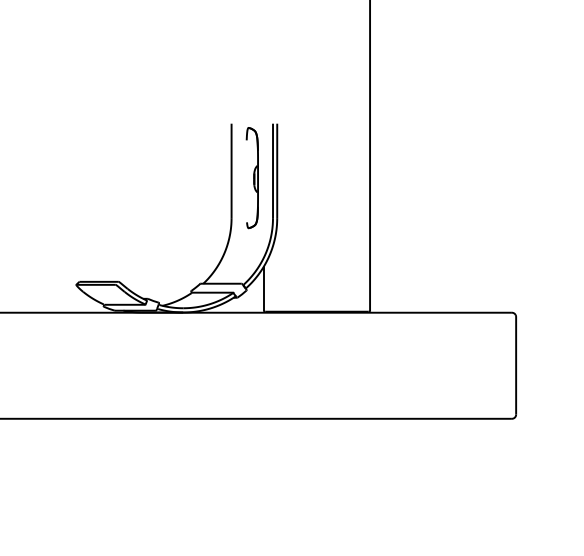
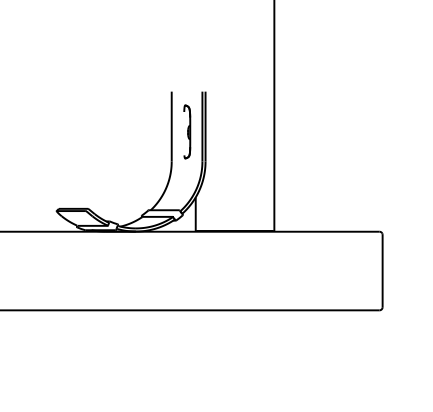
part: (252, 177) -> (187, 131), size x0.71

